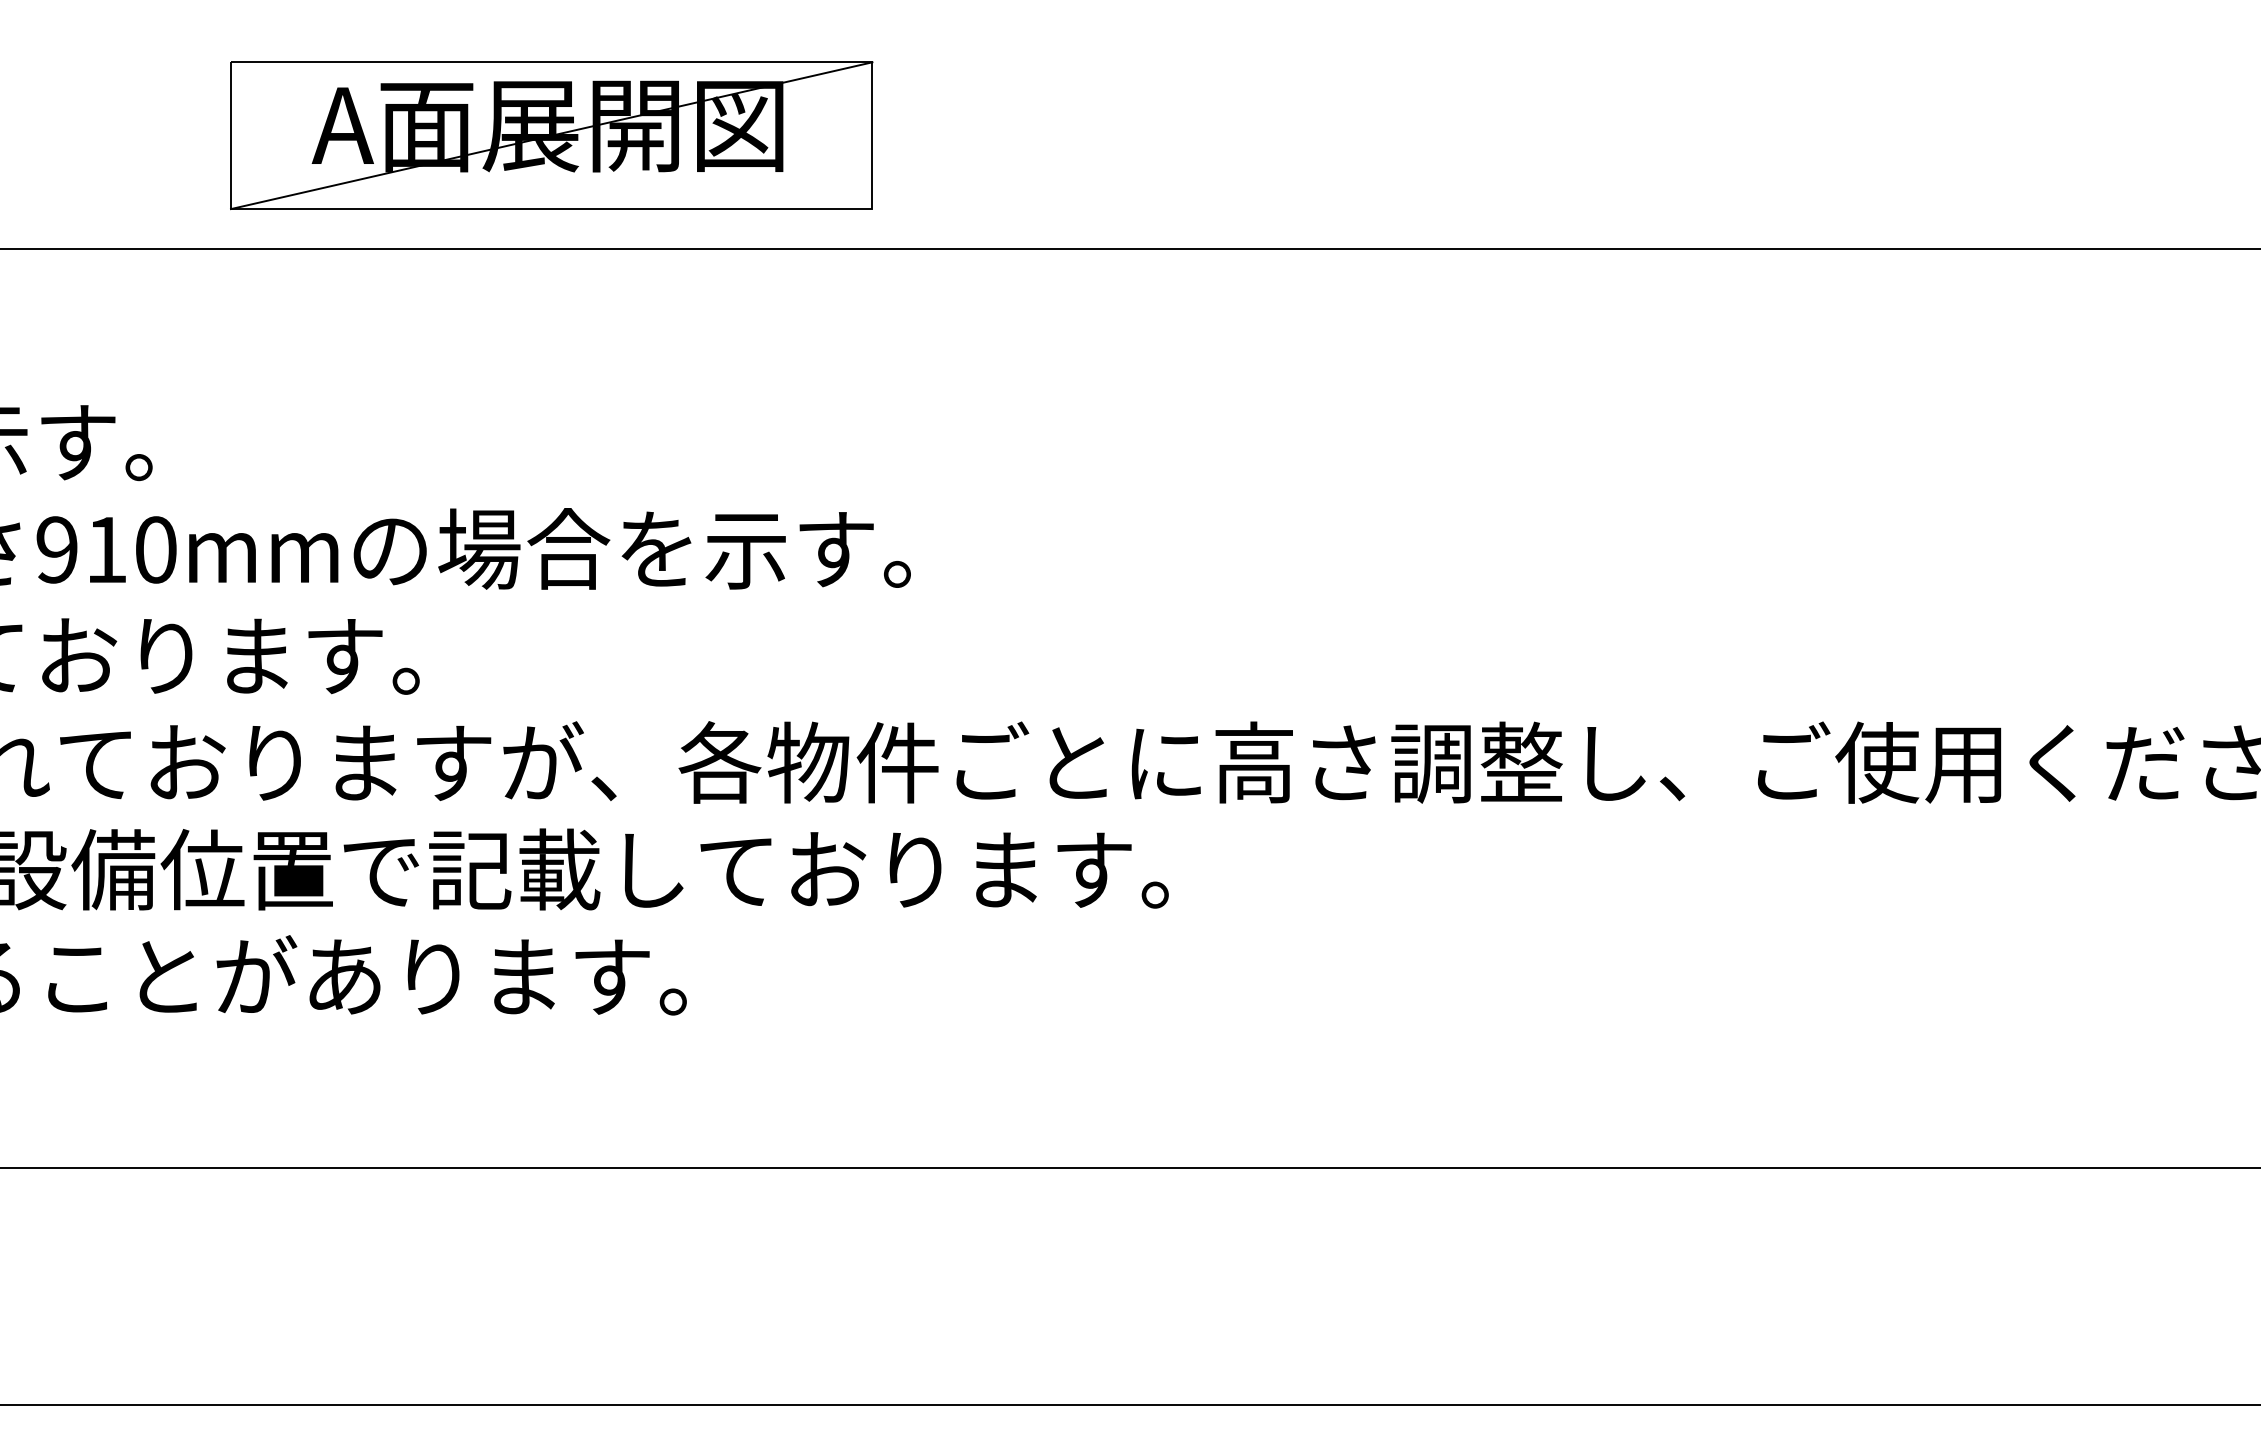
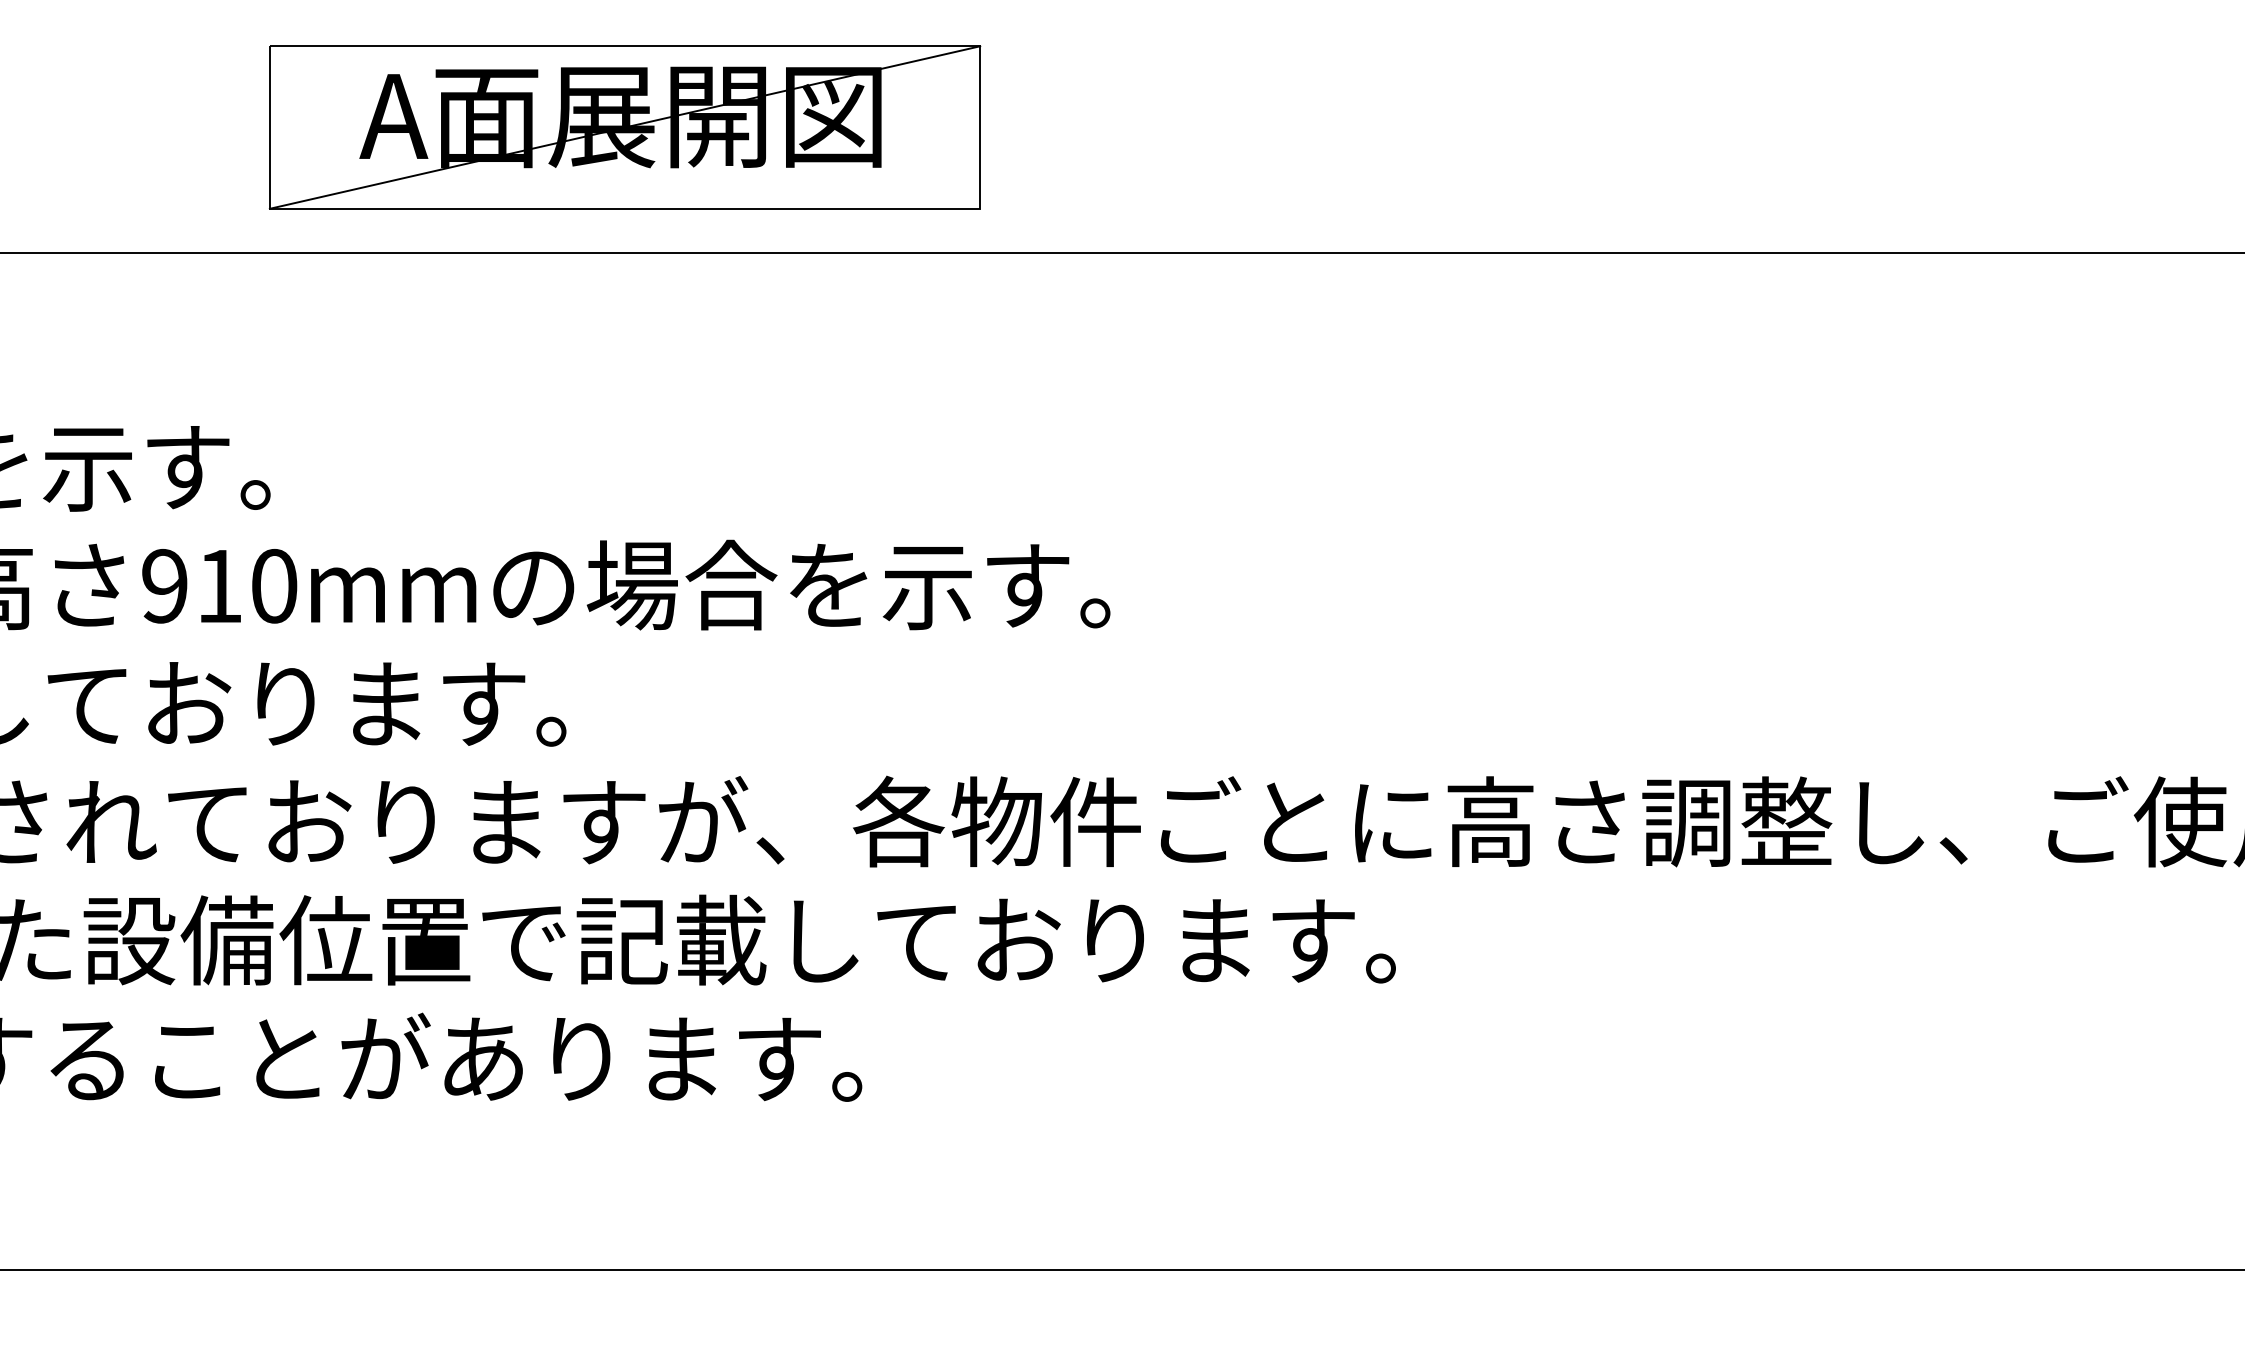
part: (551, 135) -> (624, 127), moved

